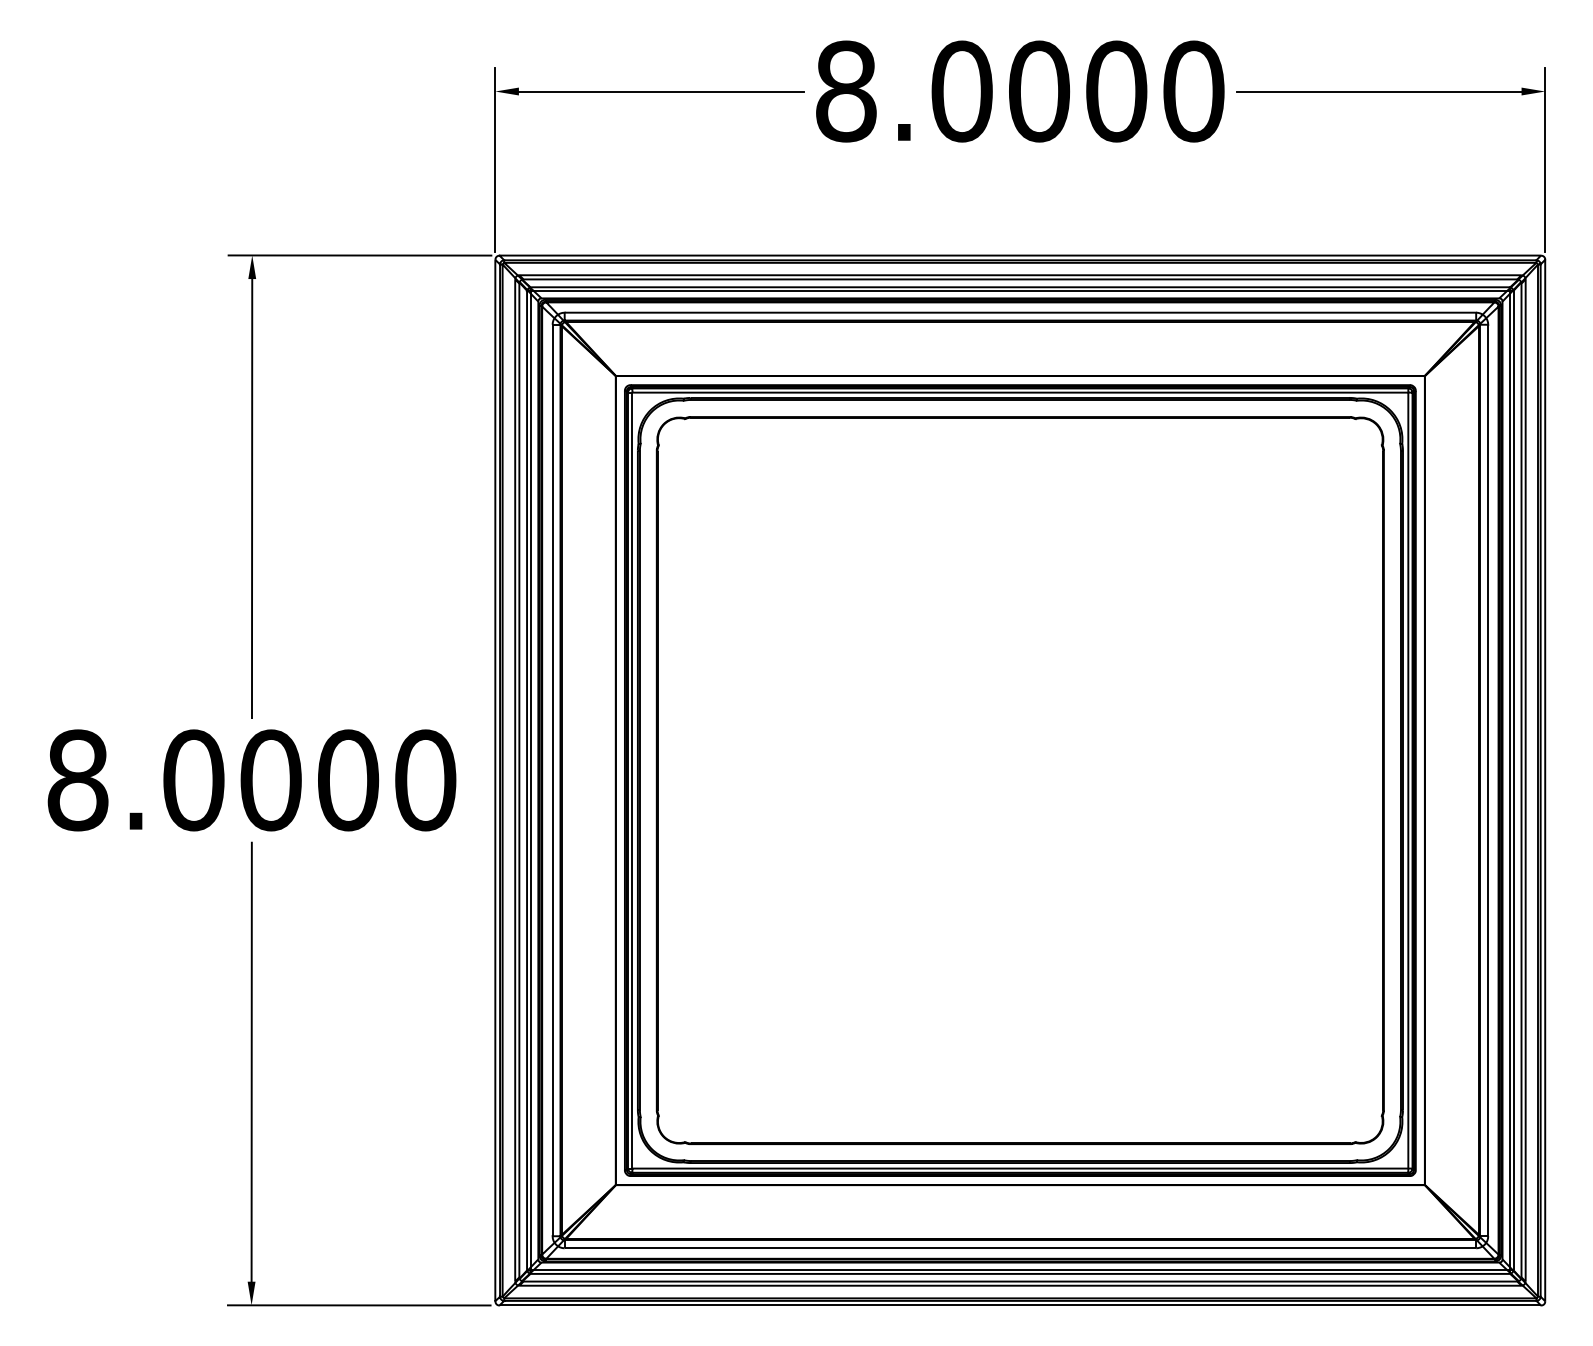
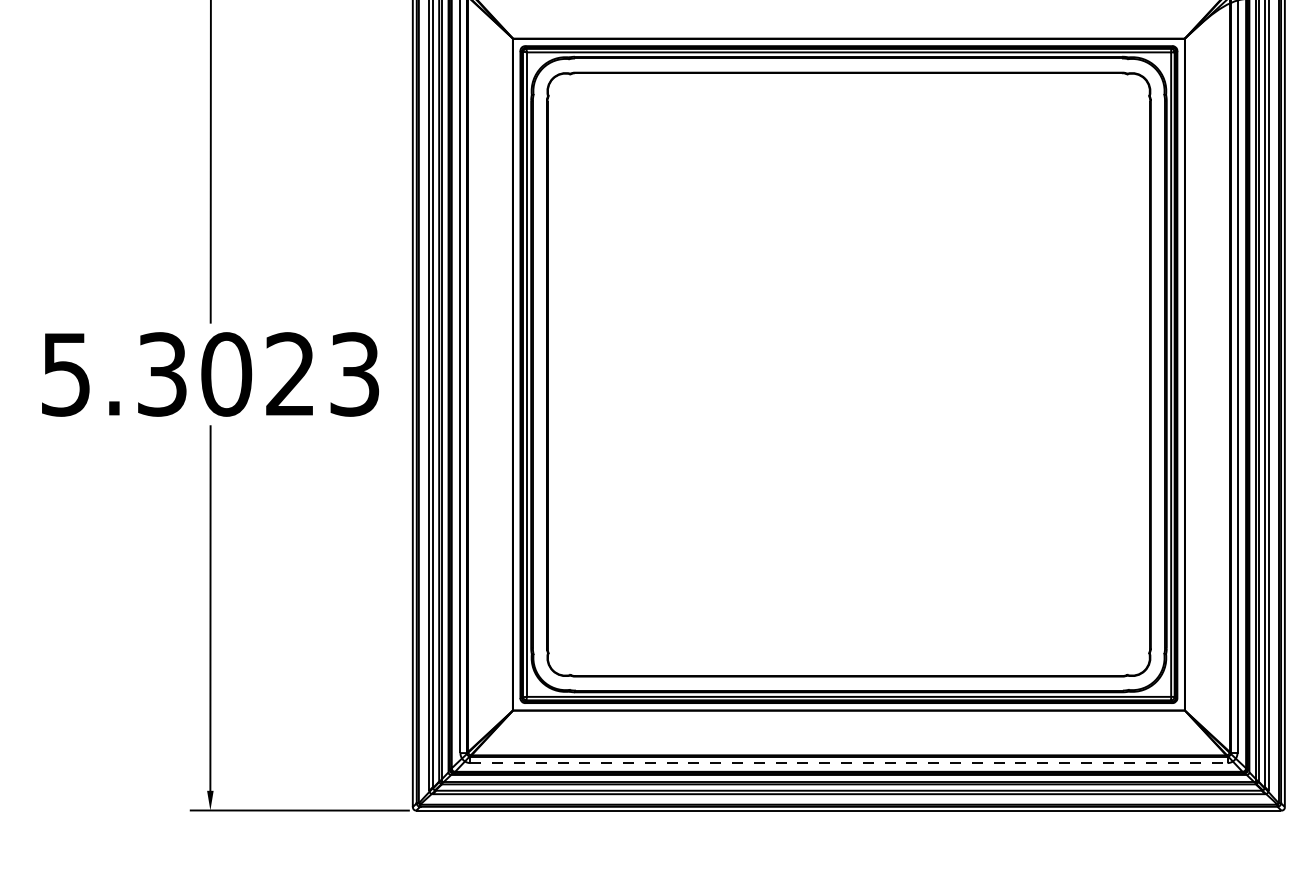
text: (251, 780) -> (210, 374), 8.0000 -> 5.3023
line: (1020, 1248) -> (849, 763), solid -> dashed

